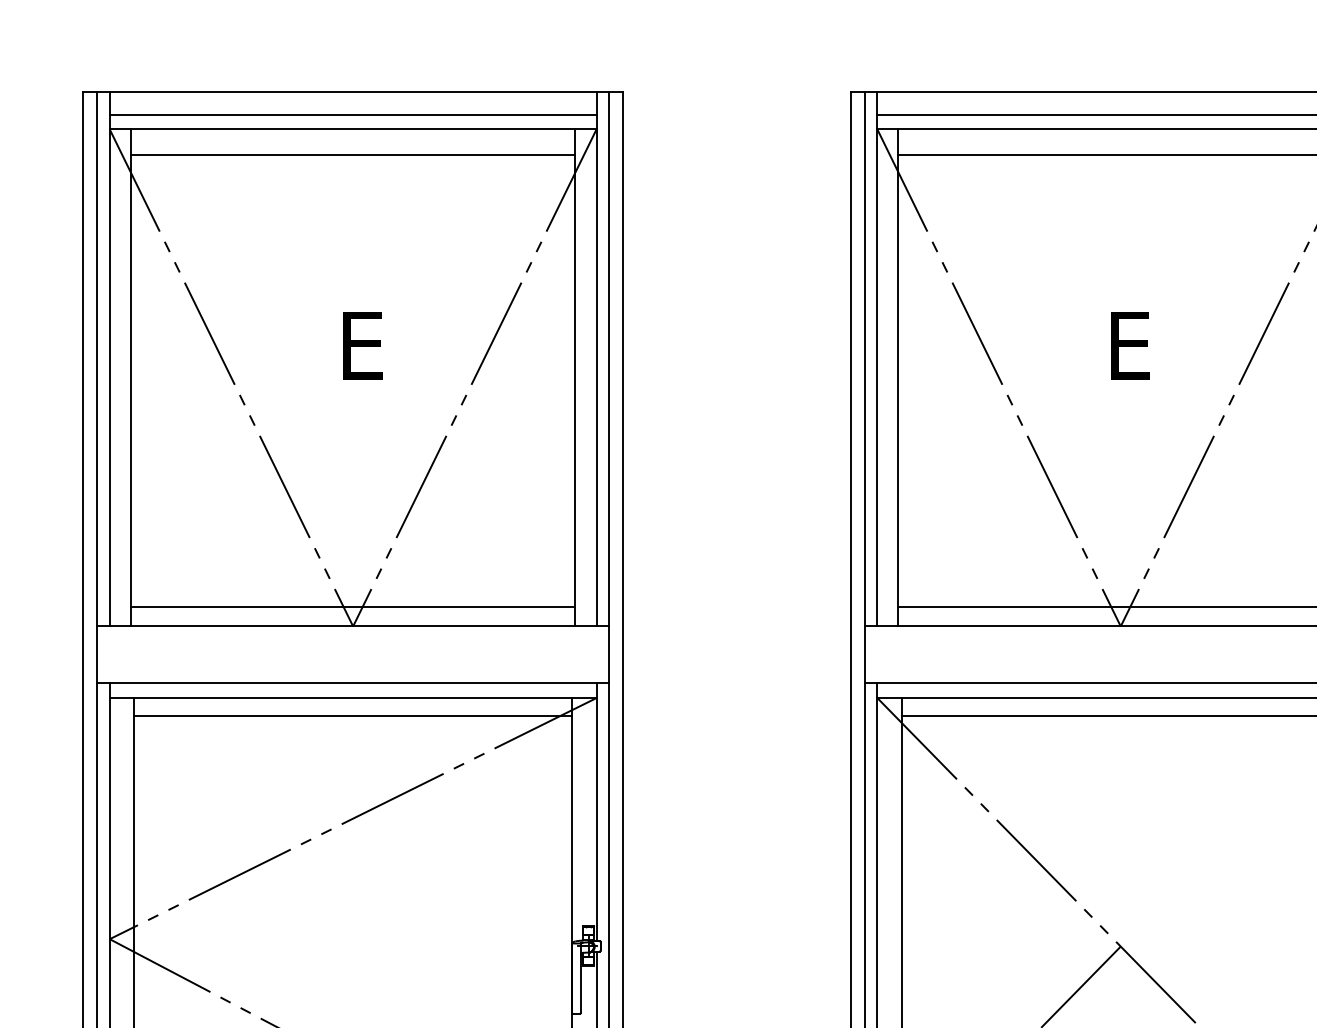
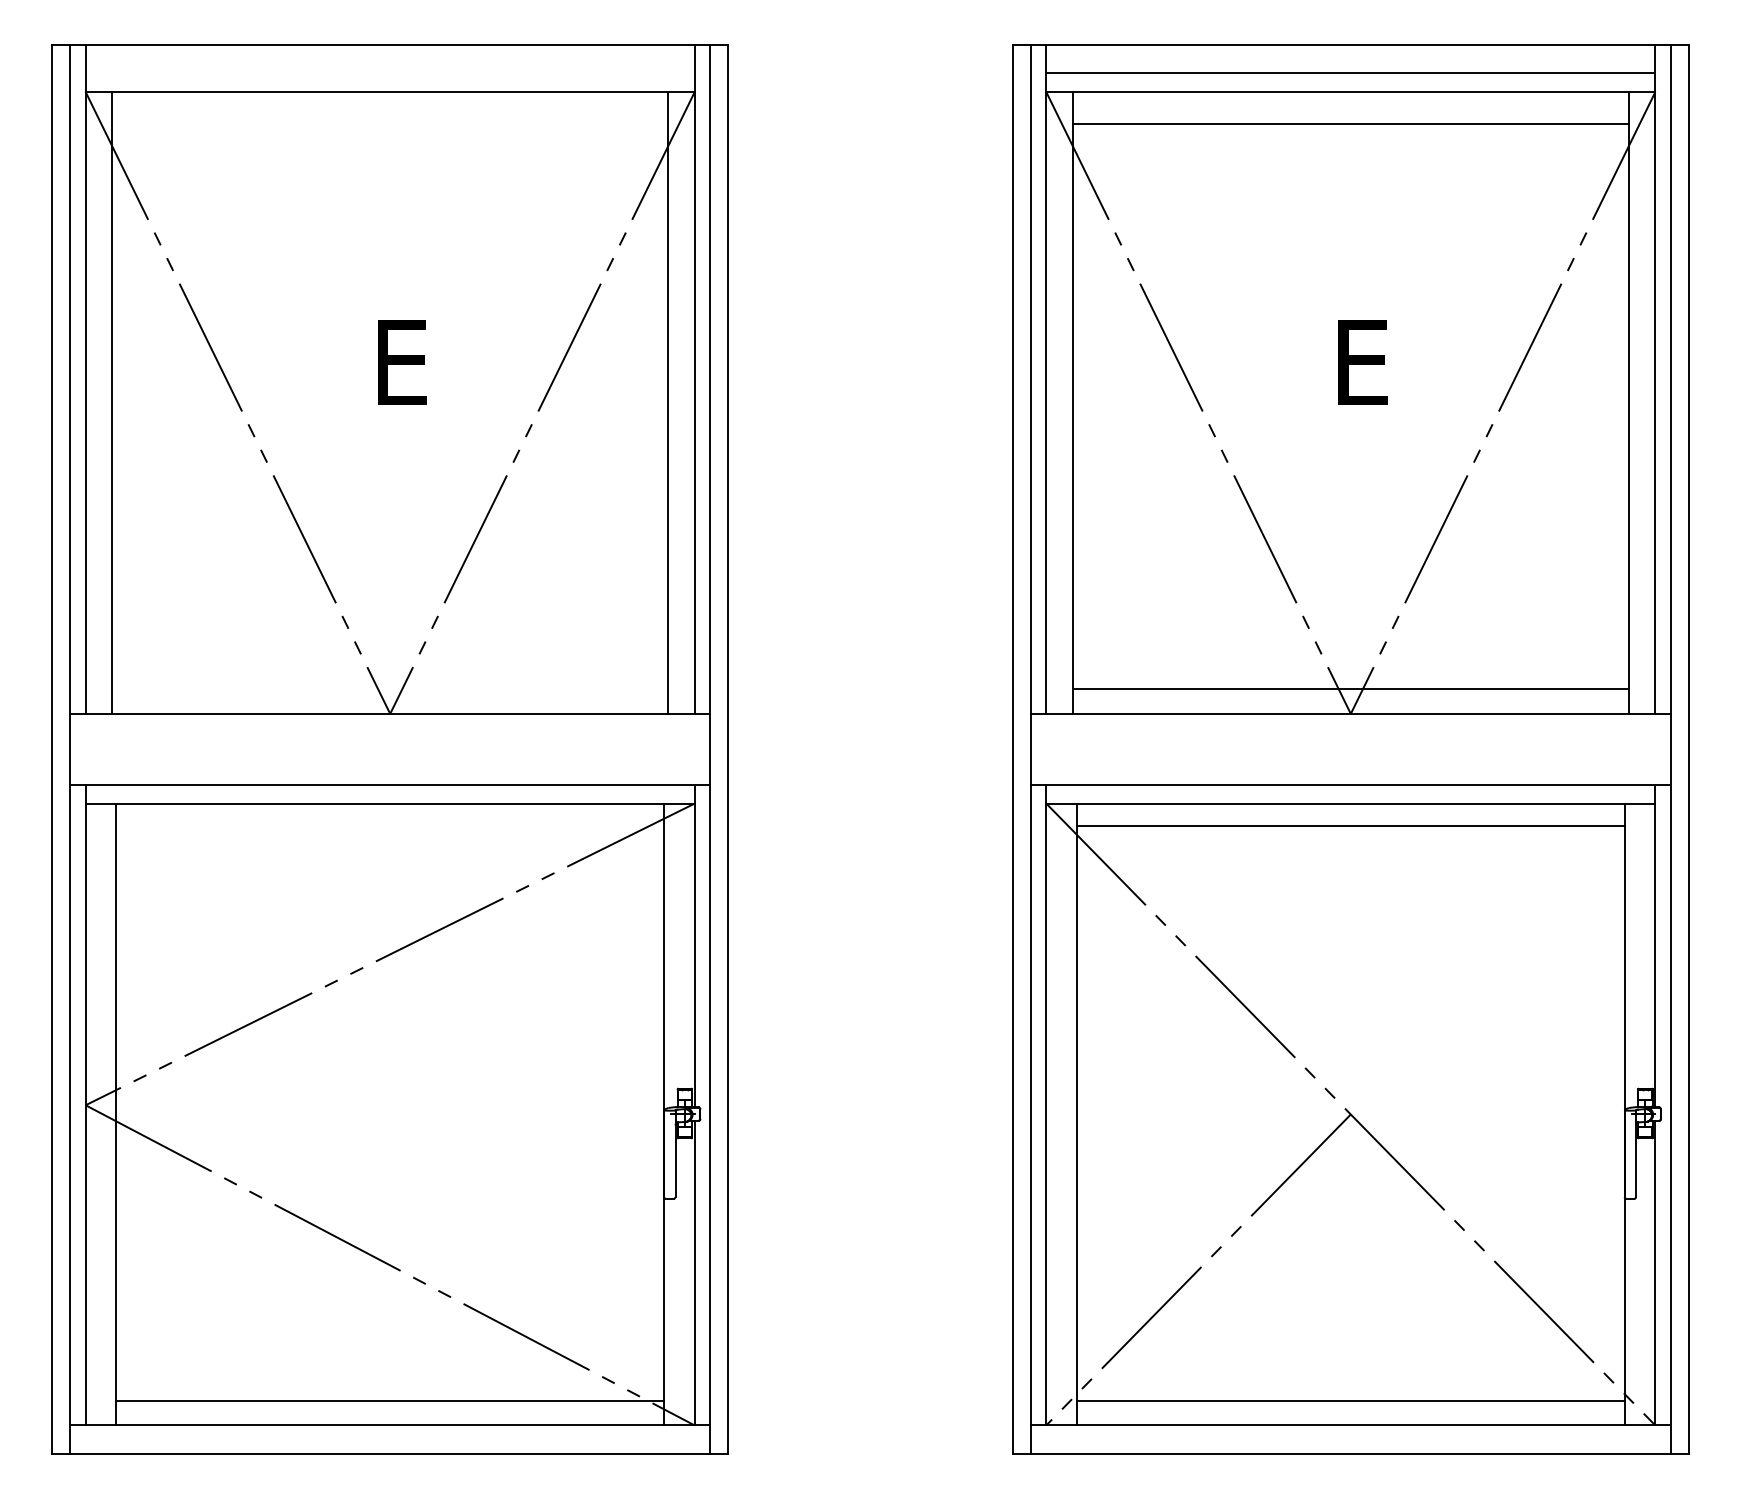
line: (352, 114) -> (389, 73), removed
line: (353, 155) -> (390, 124), removed
line: (353, 606) -> (390, 689), removed
line: (353, 716) -> (390, 826), removed

